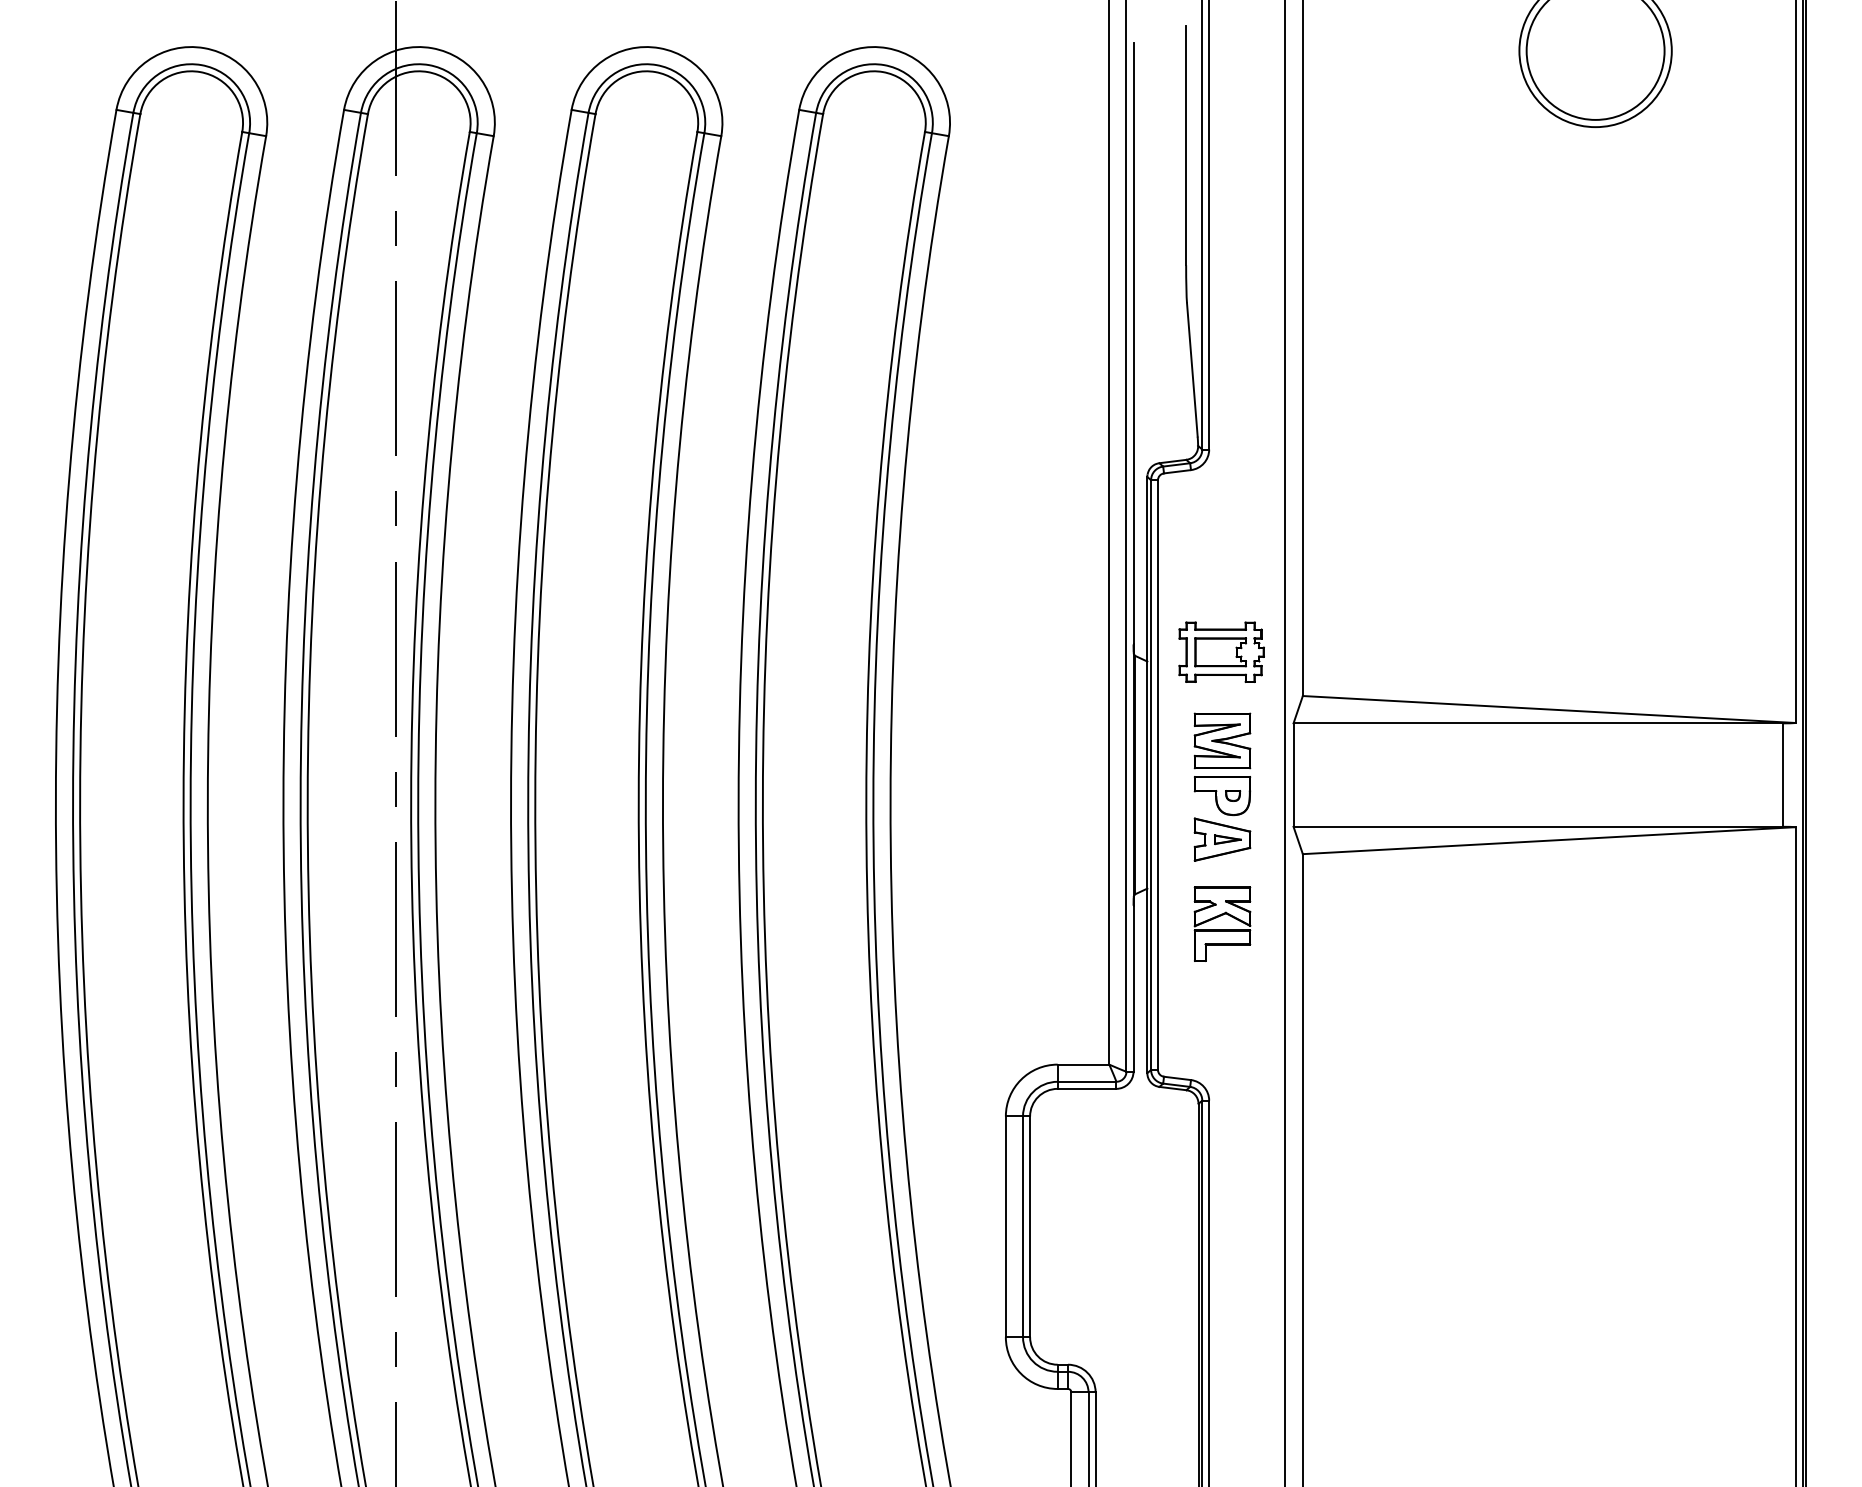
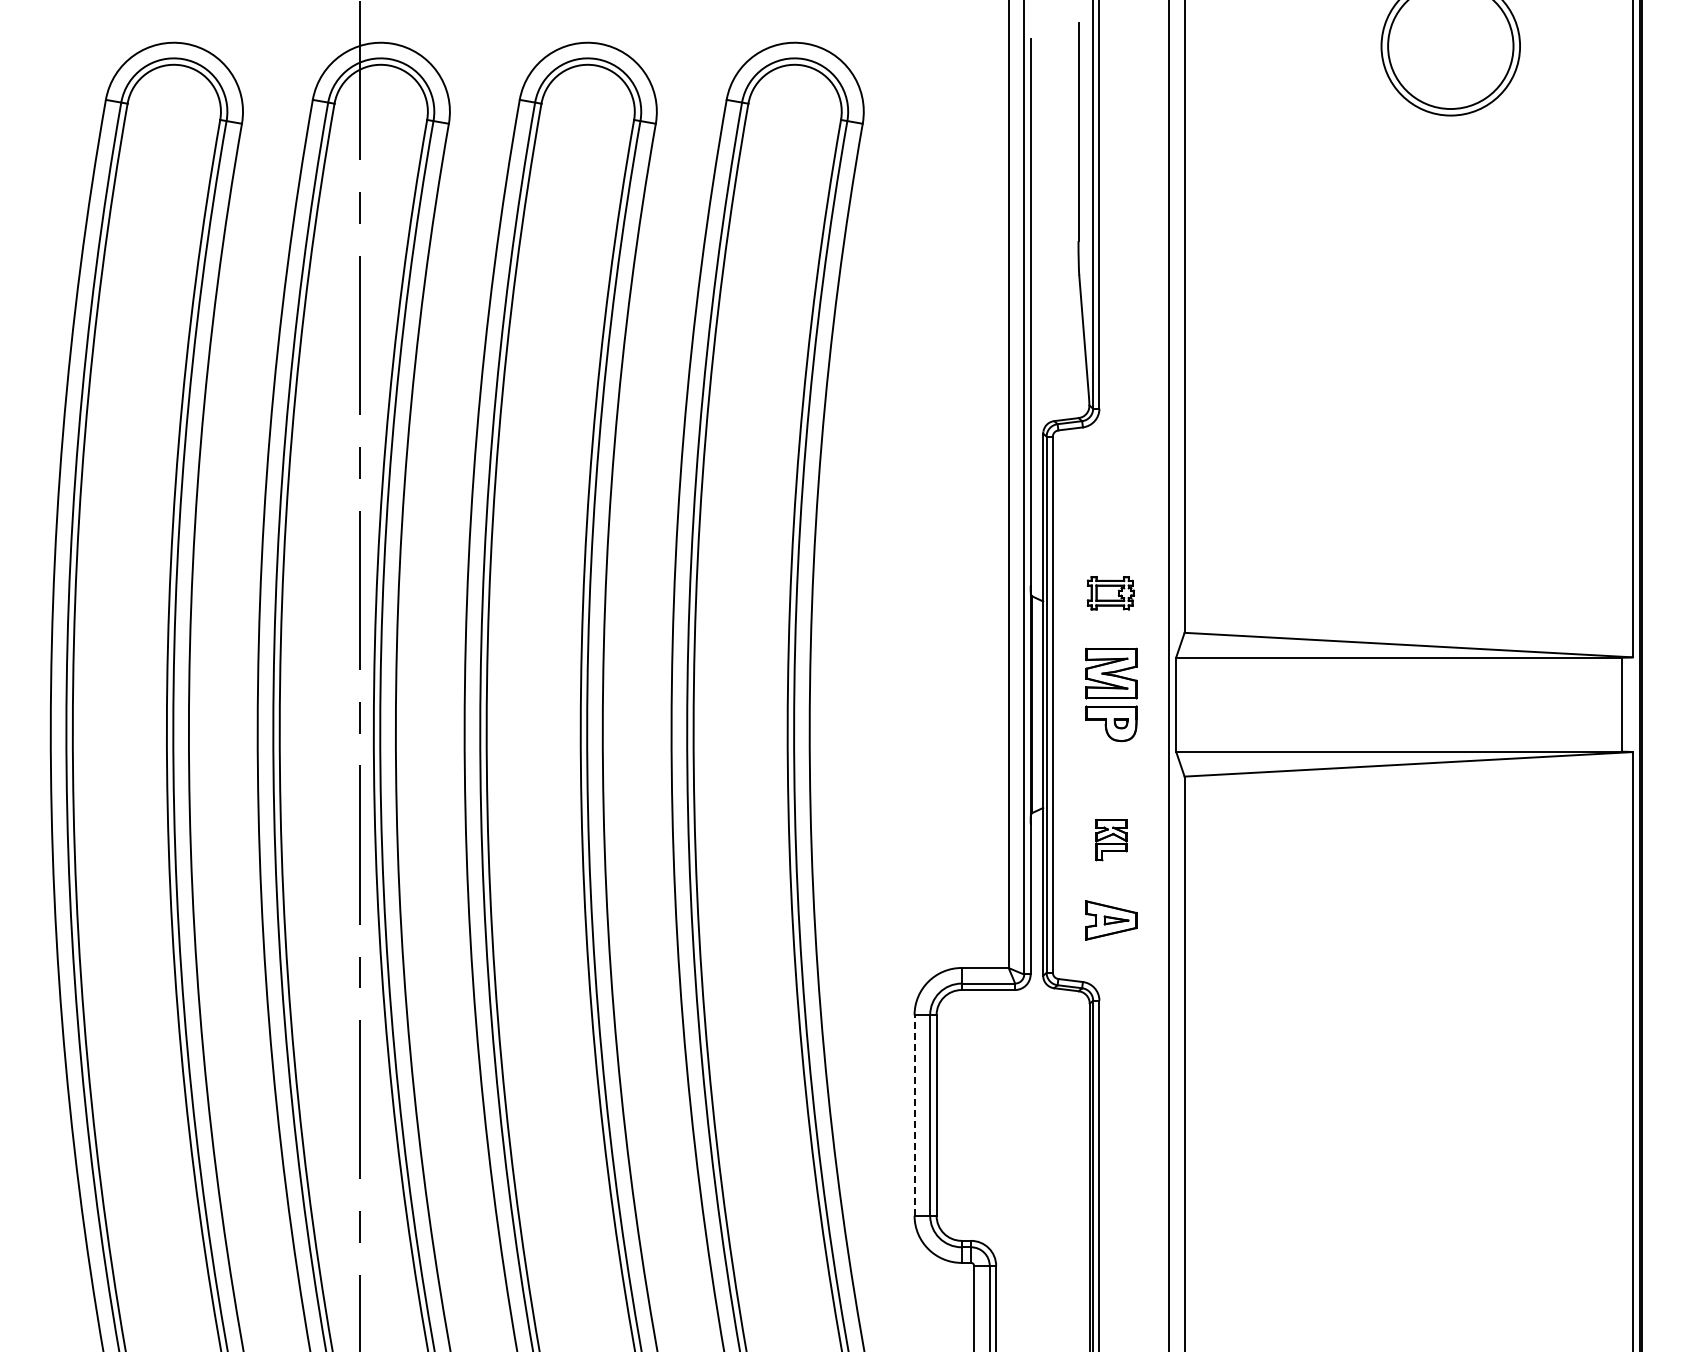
part: (1221, 652) -> (1110, 593), size x0.6
part: (1222, 839) -> (1111, 920), moved
part: (1222, 923) -> (1111, 839), size x0.6
line: (1005, 1225) -> (914, 1114), solid -> dashed

